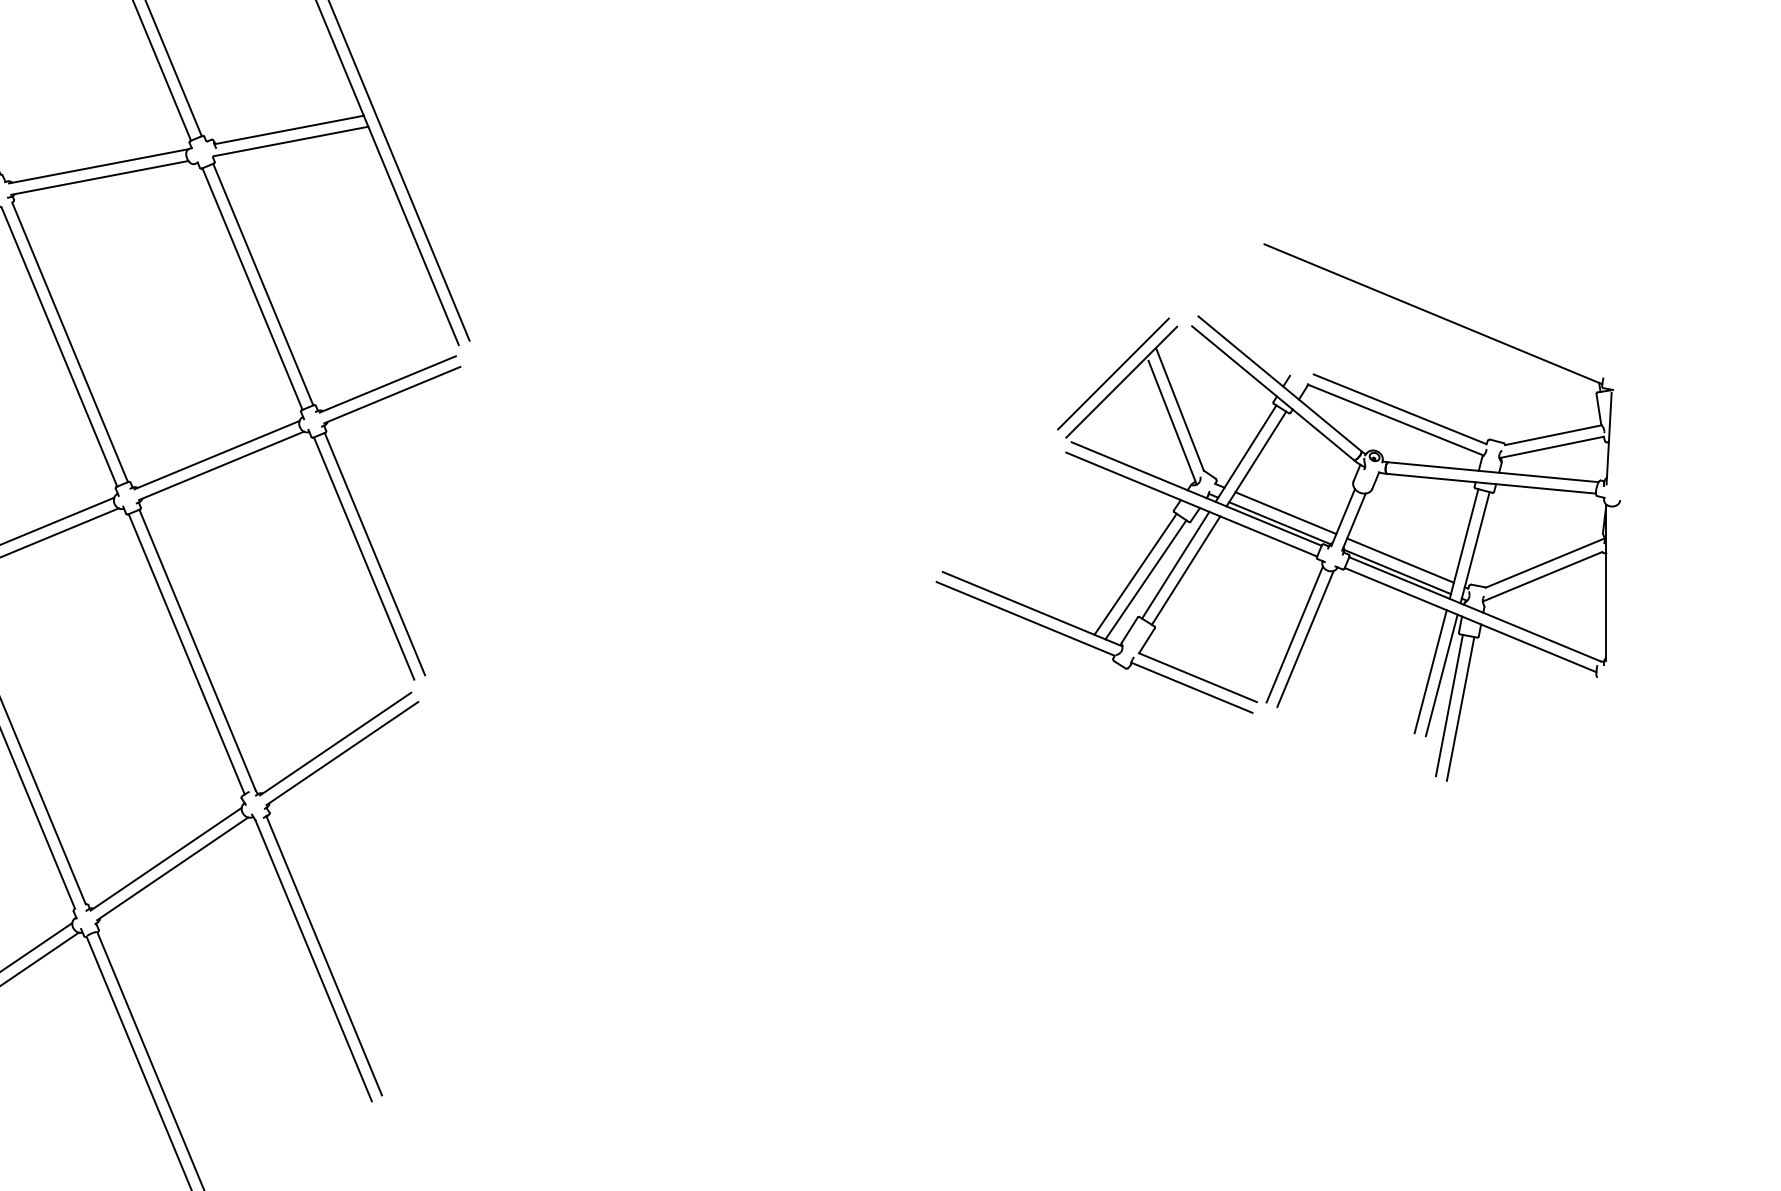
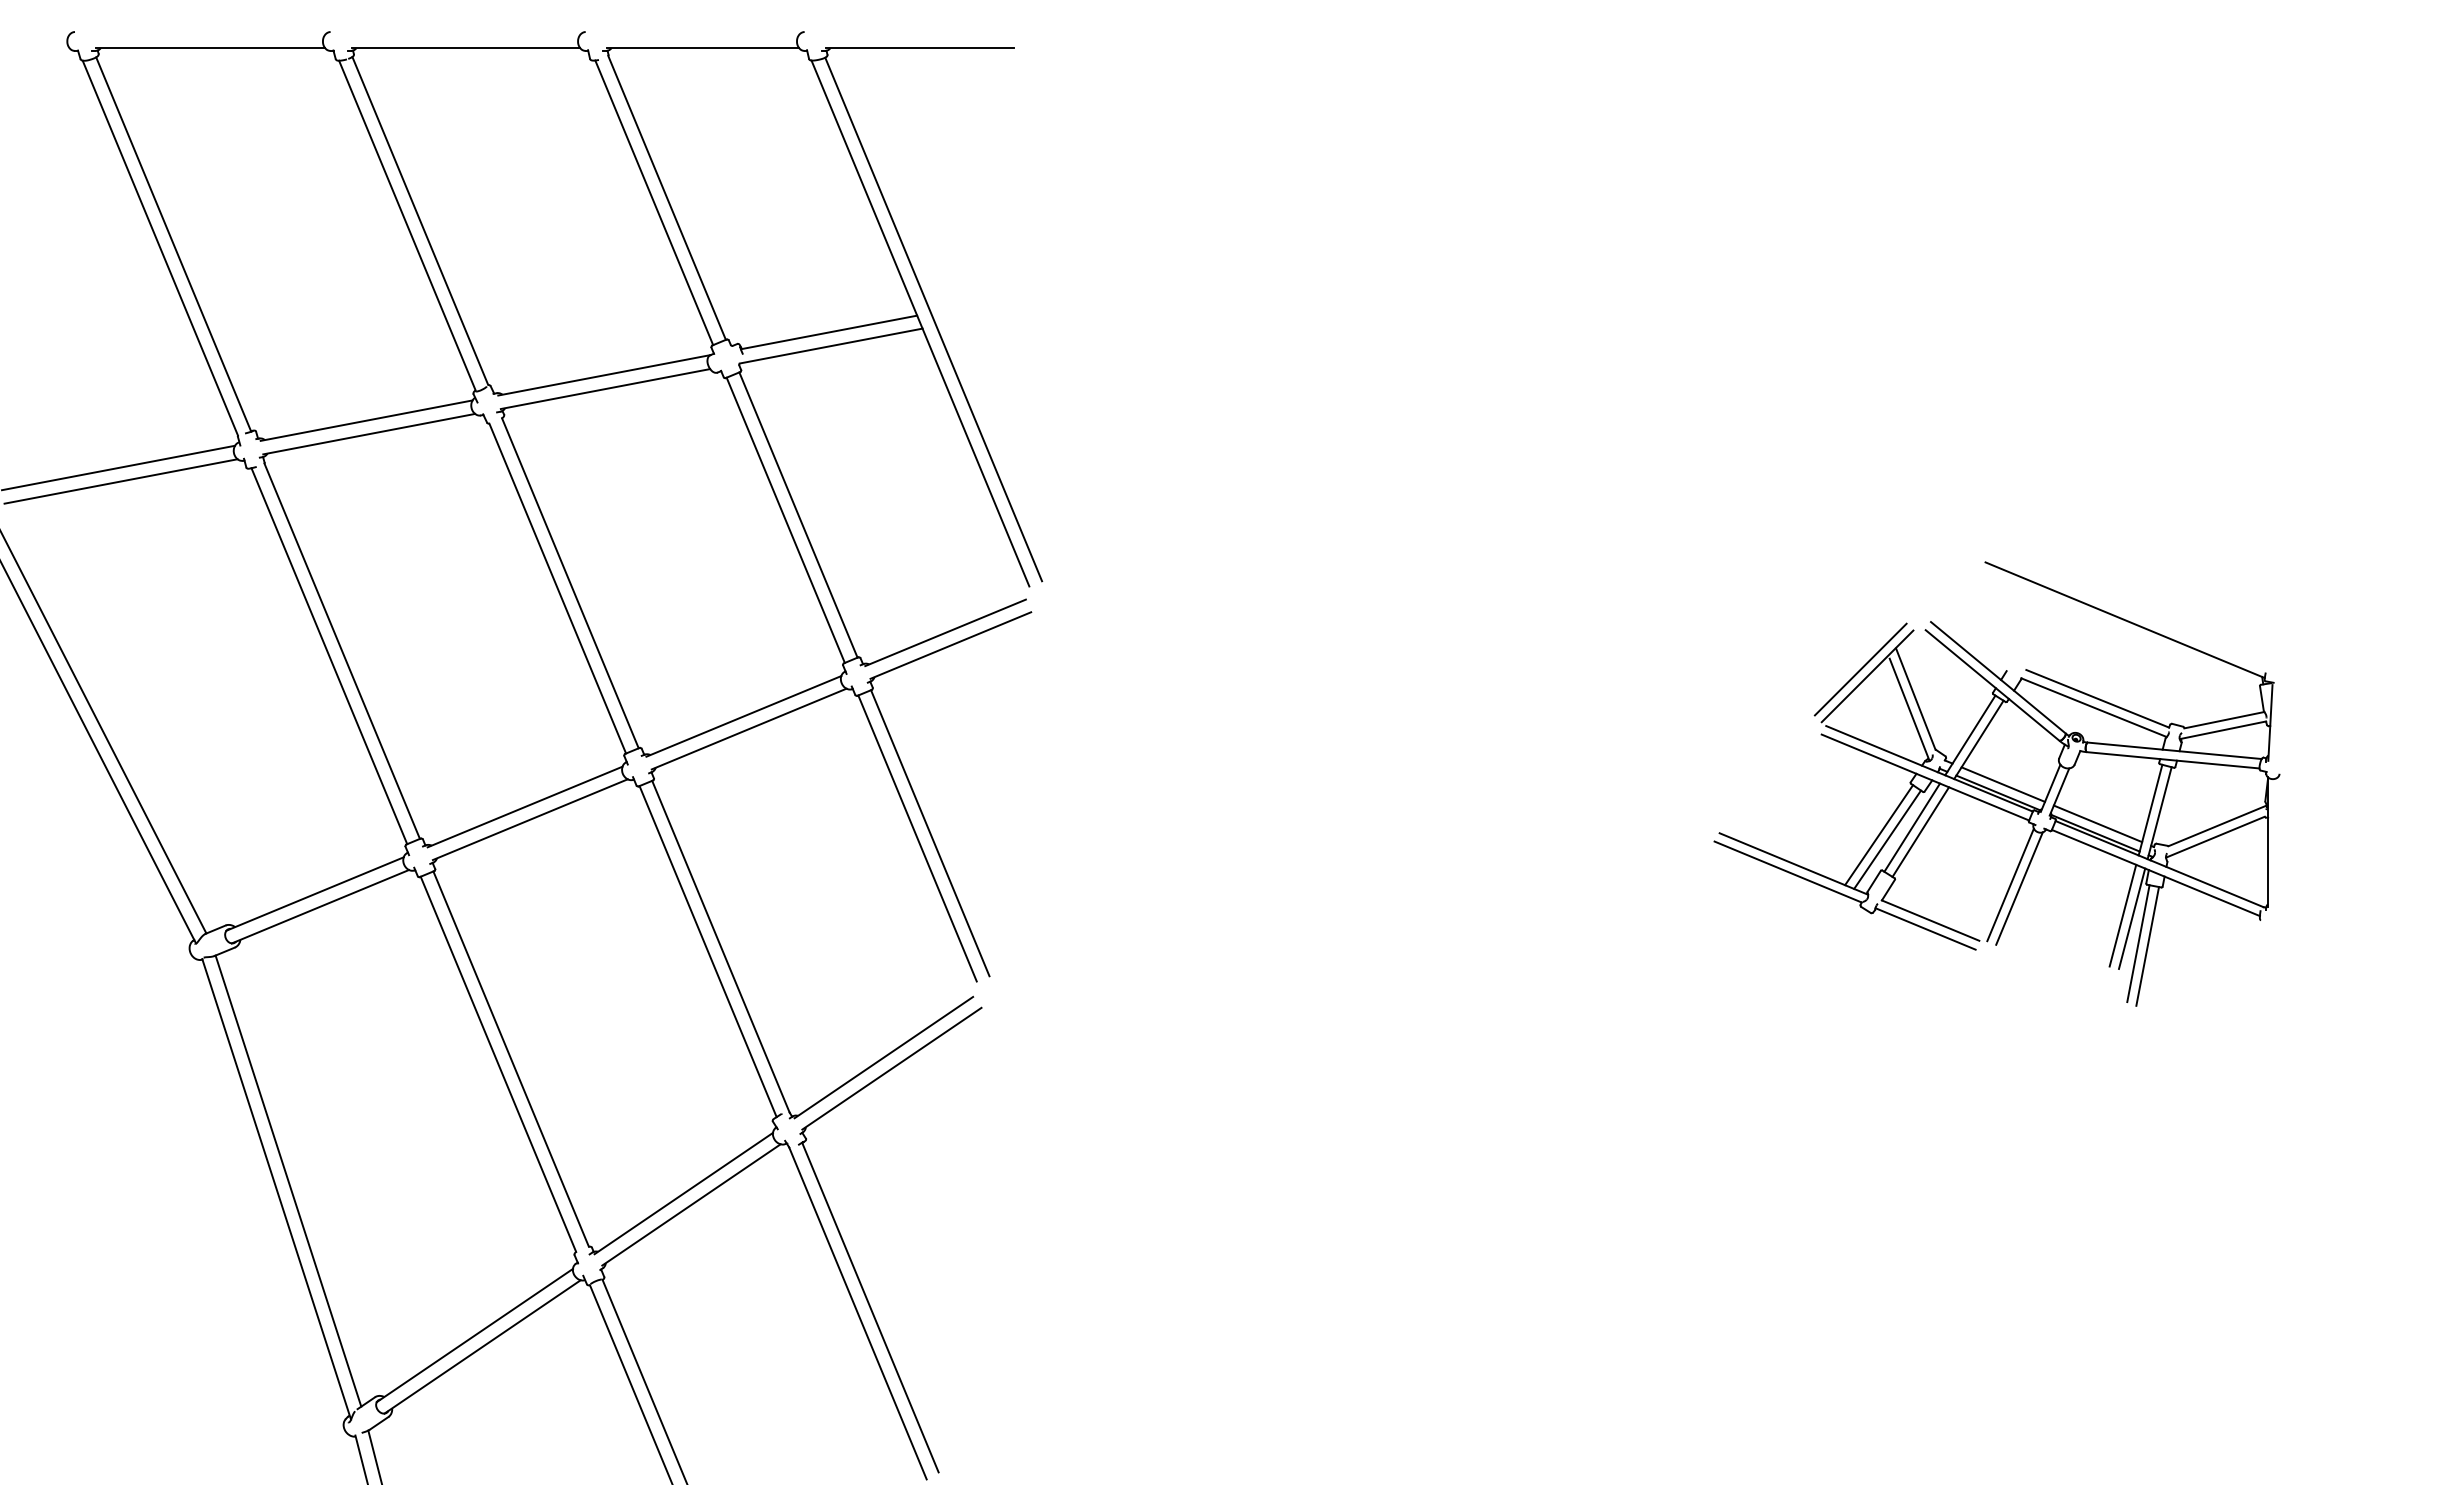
part: (1277, 511) -> (1996, 783), size x0.7

